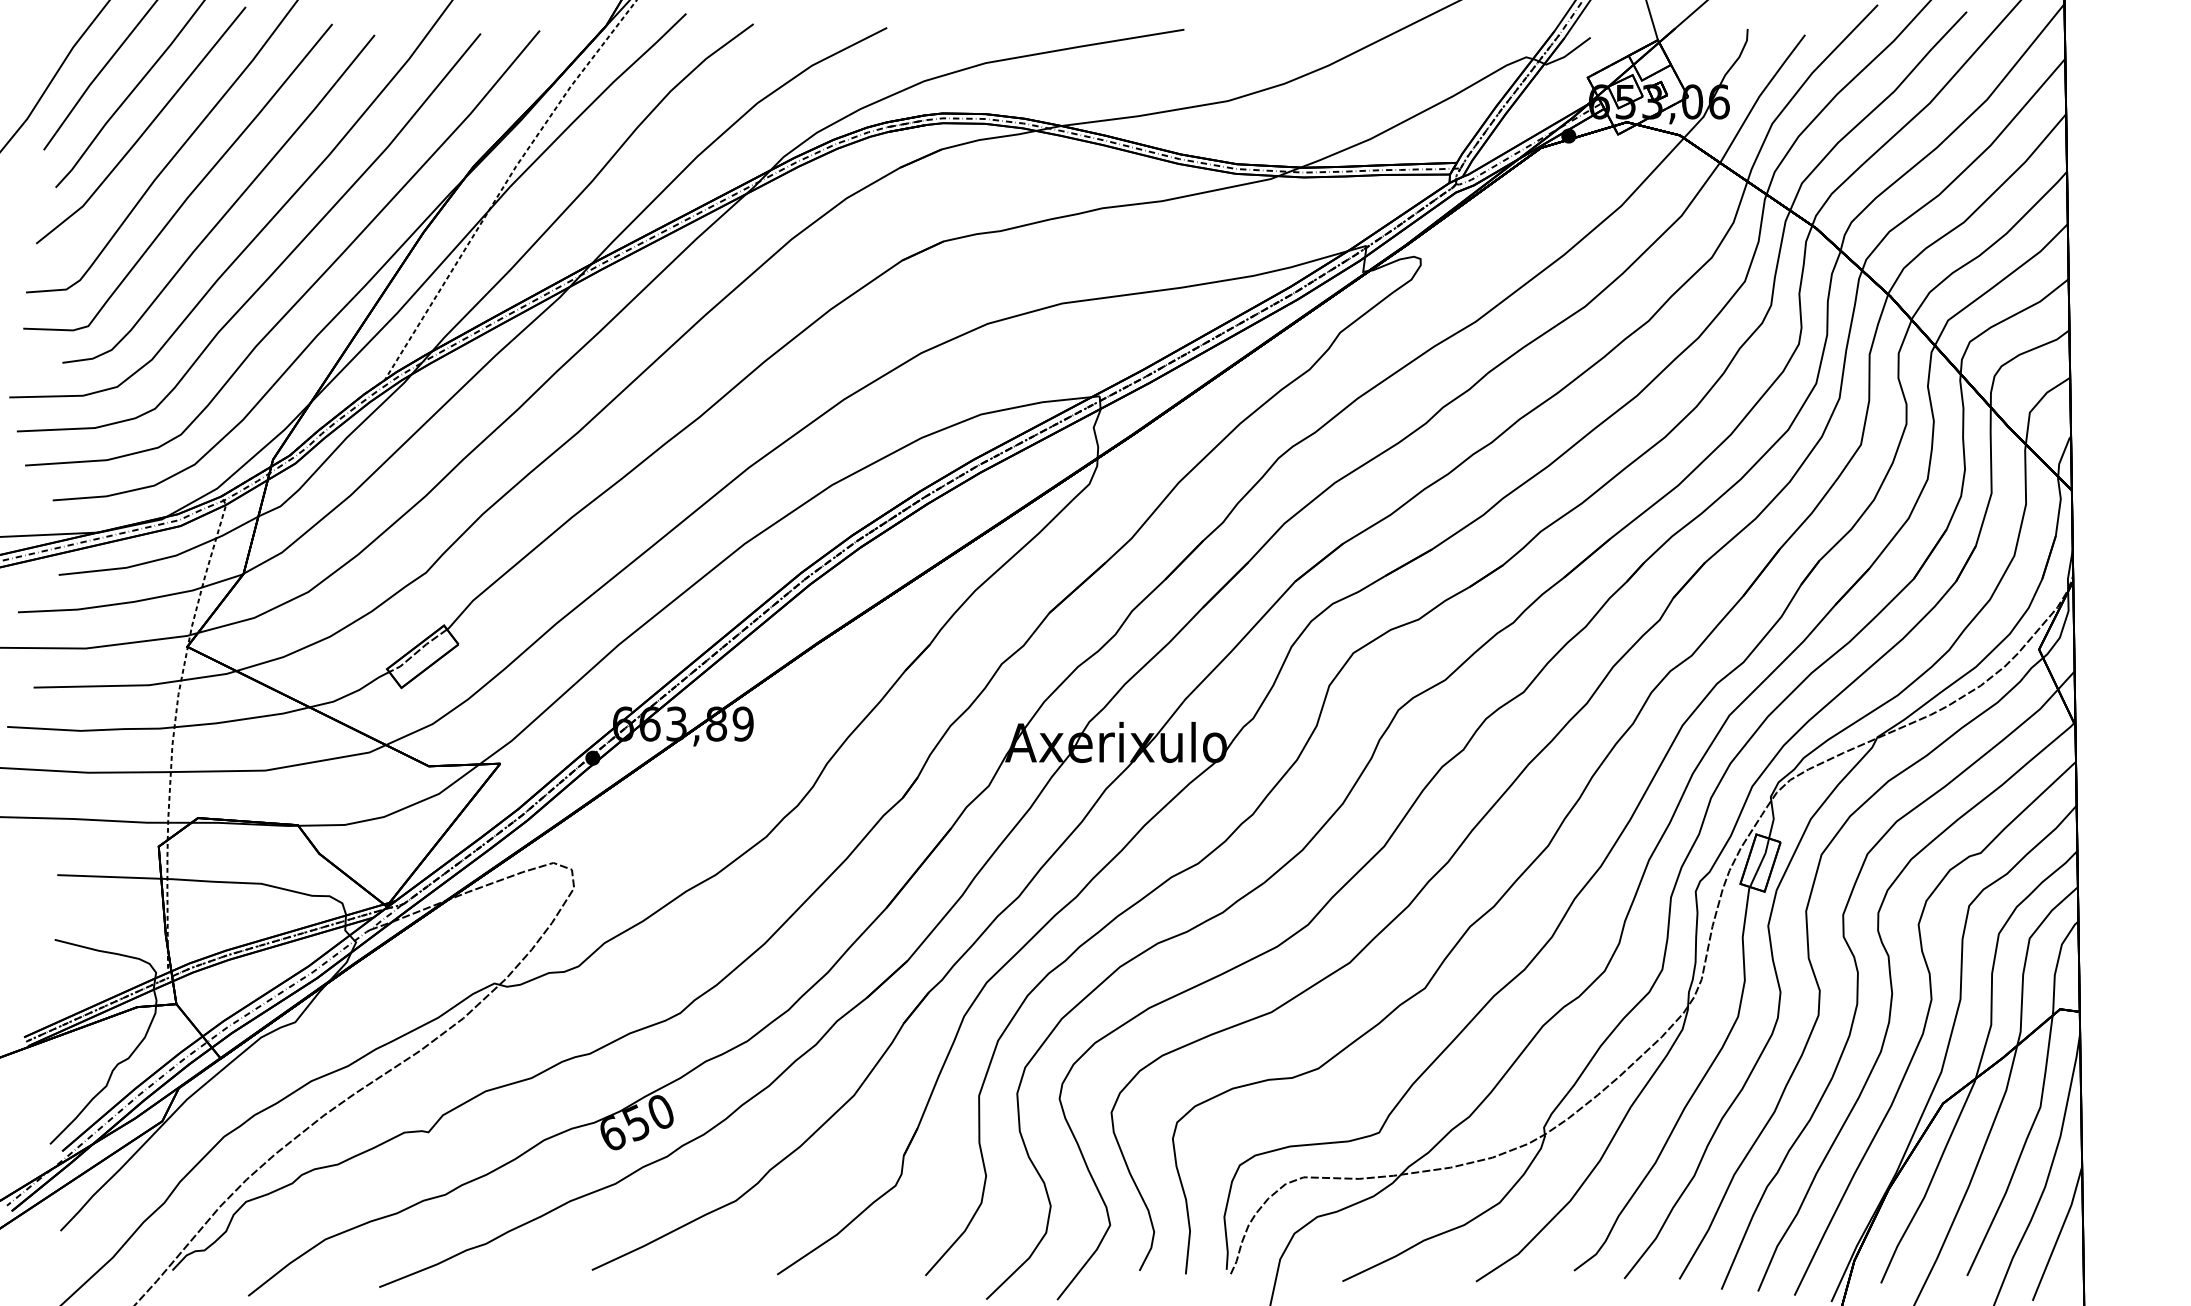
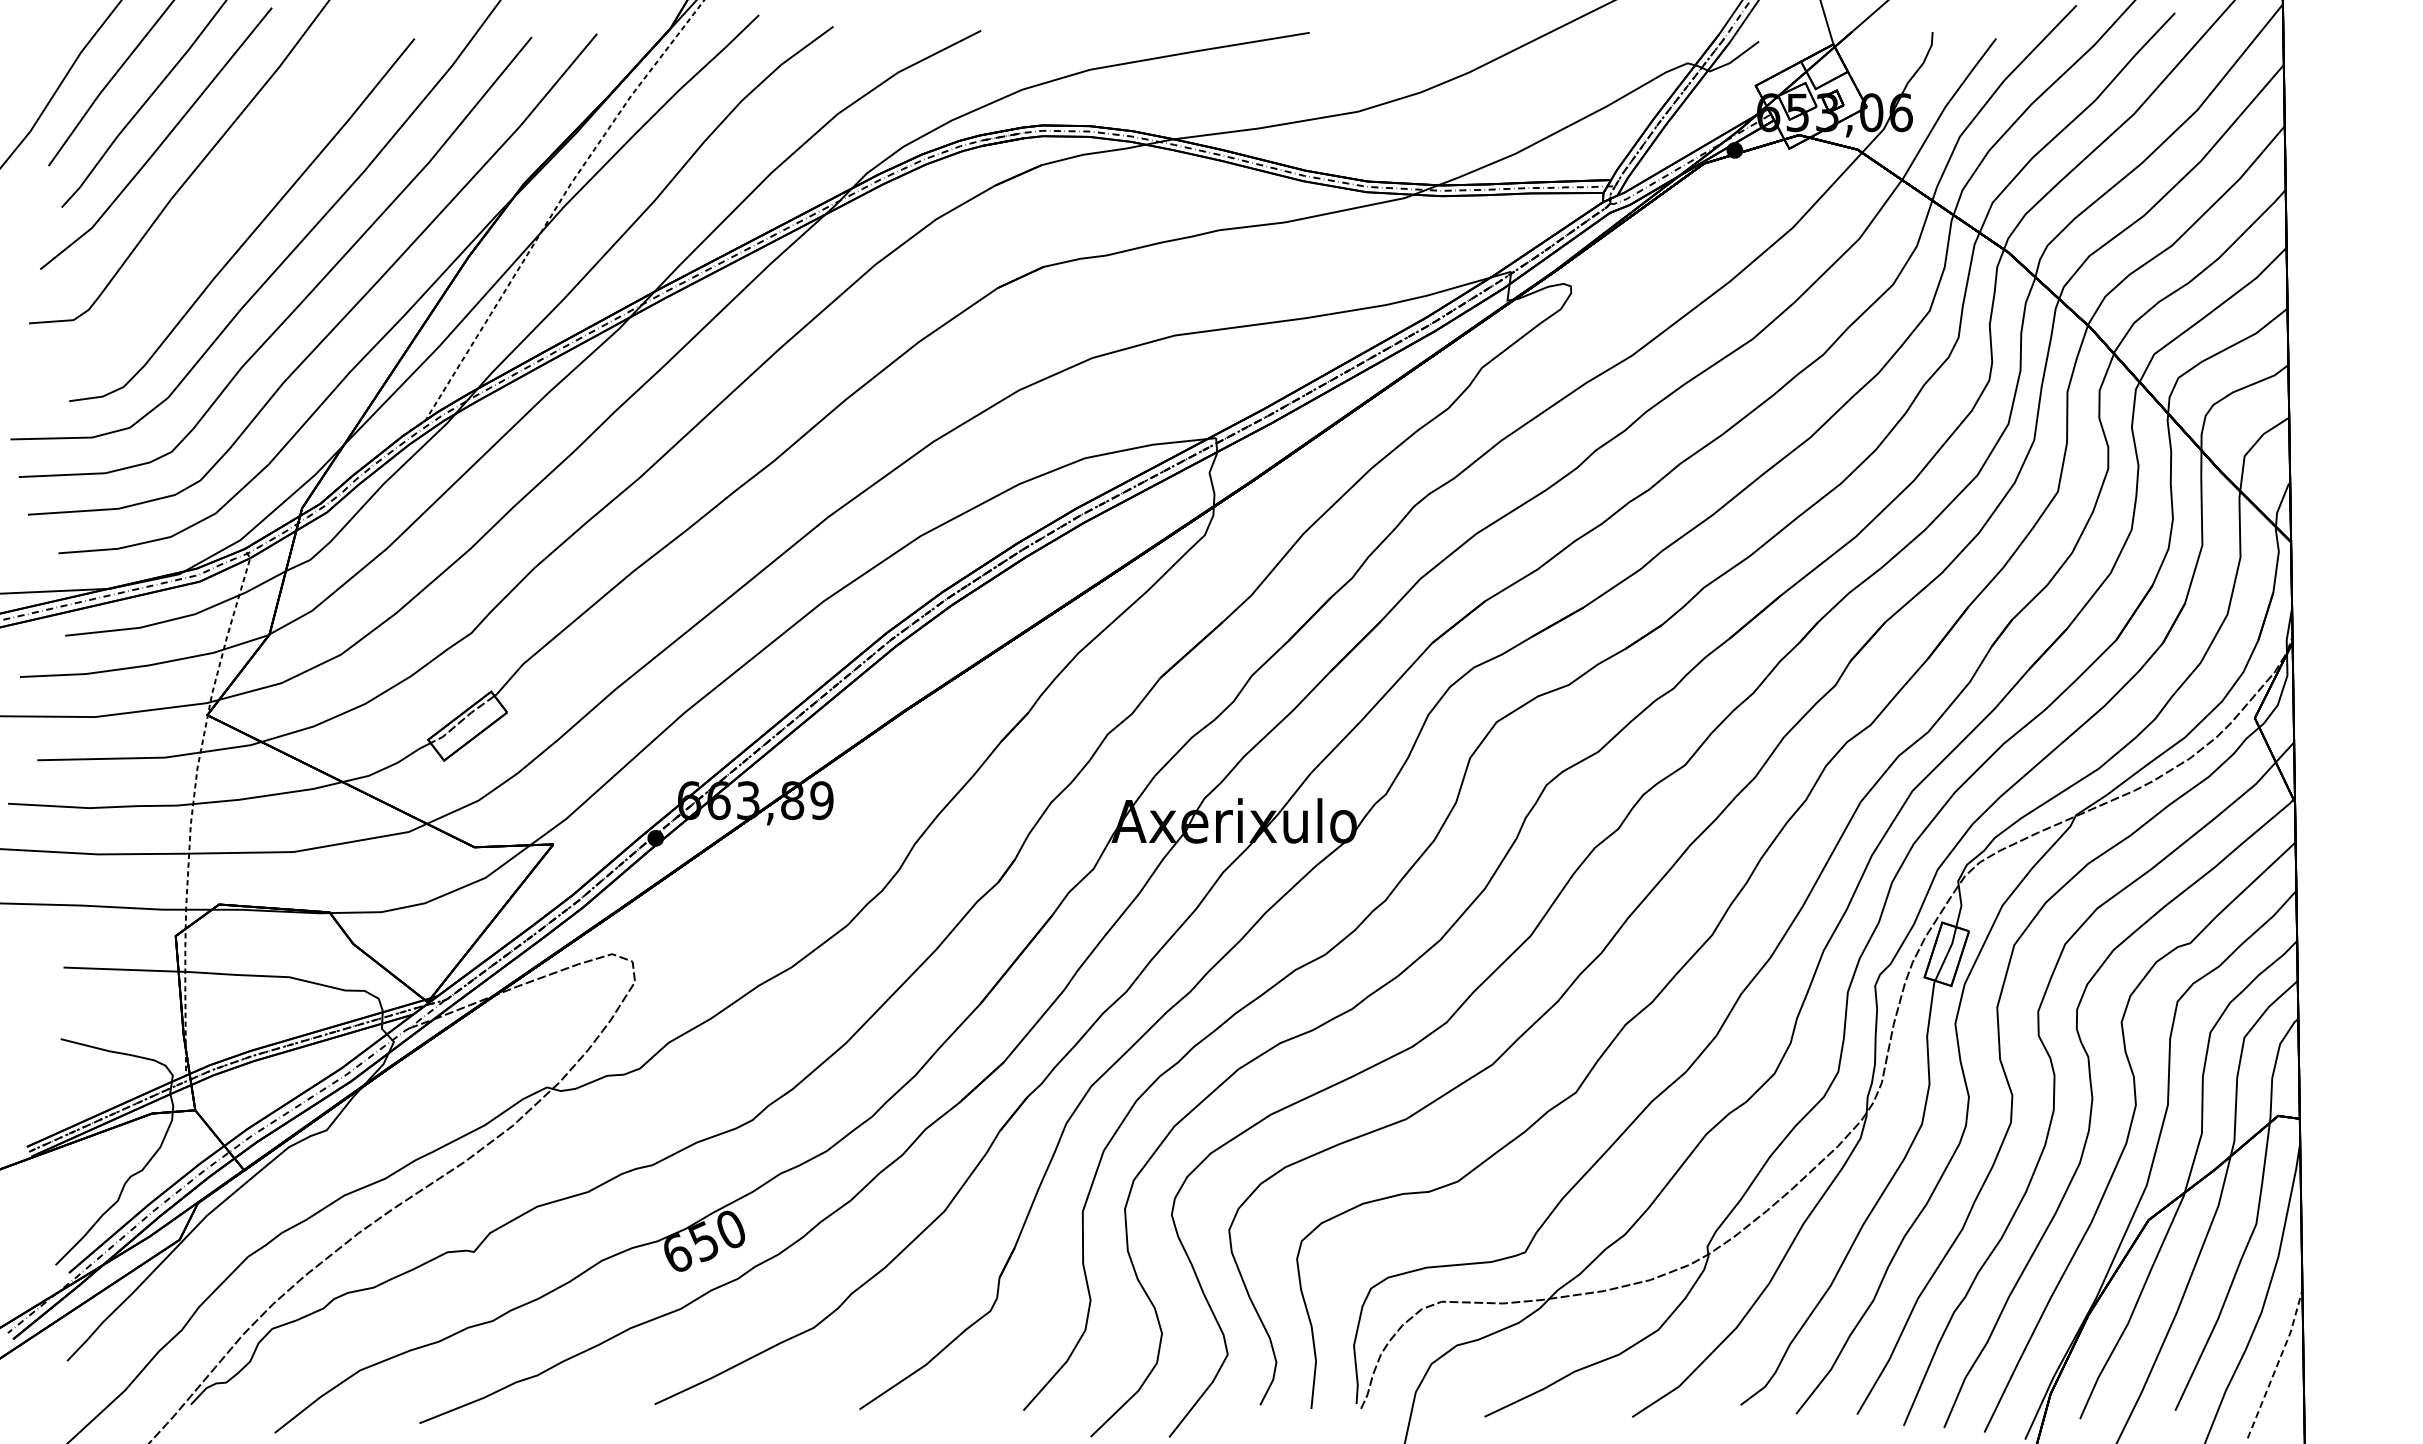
curve: (192, 191) -> (212, 211), removed
line: (2059, 1234) -> (2277, 1364), solid -> dashed

